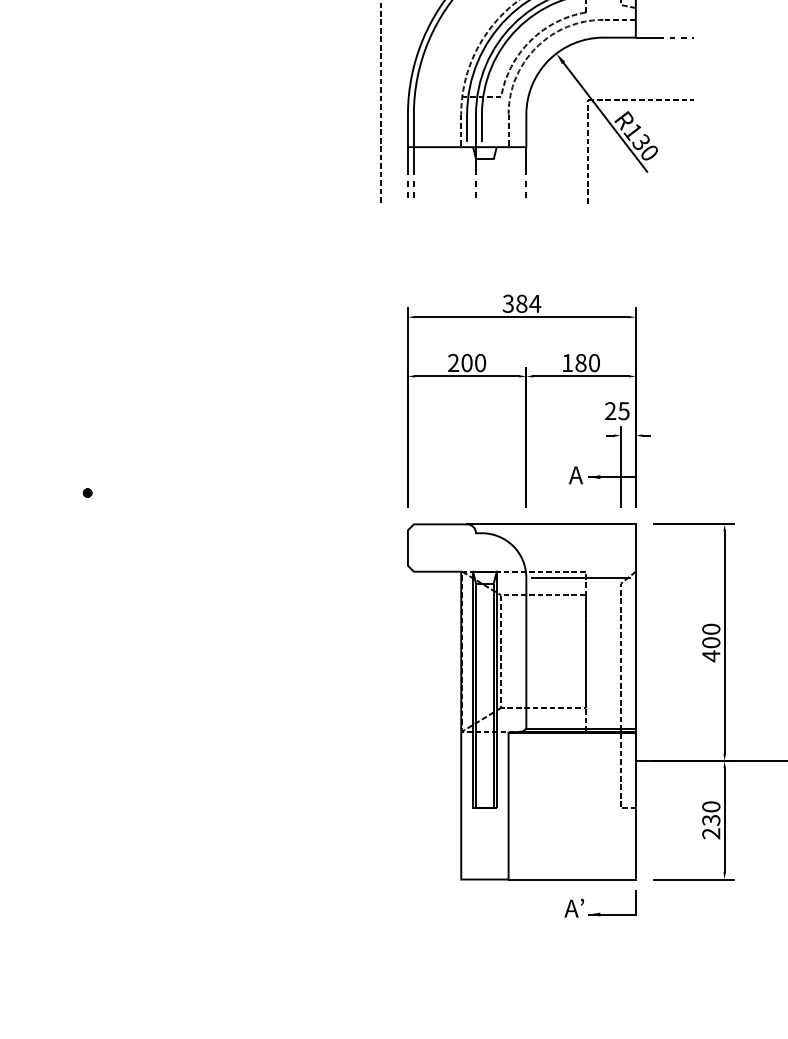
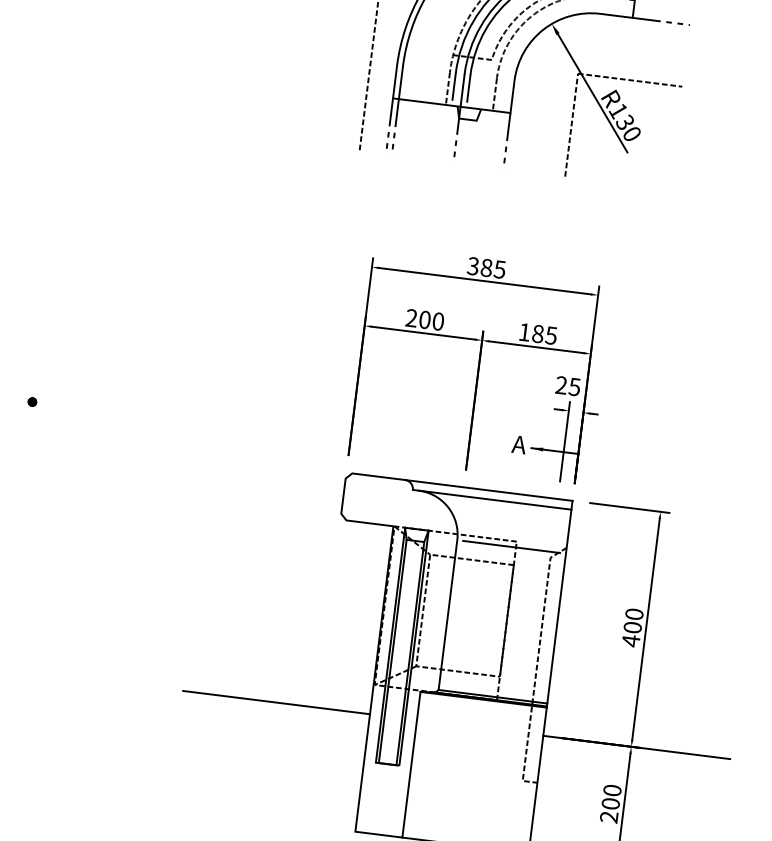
text: (535, 303) -> (500, 269), 384 -> 385
text: (593, 362) -> (550, 335), 180 -> 185
line: (558, 533) -> (494, 500), added
line: (366, 761) -> (275, 702), added
text: (711, 819) -> (611, 803), 230 -> 200

